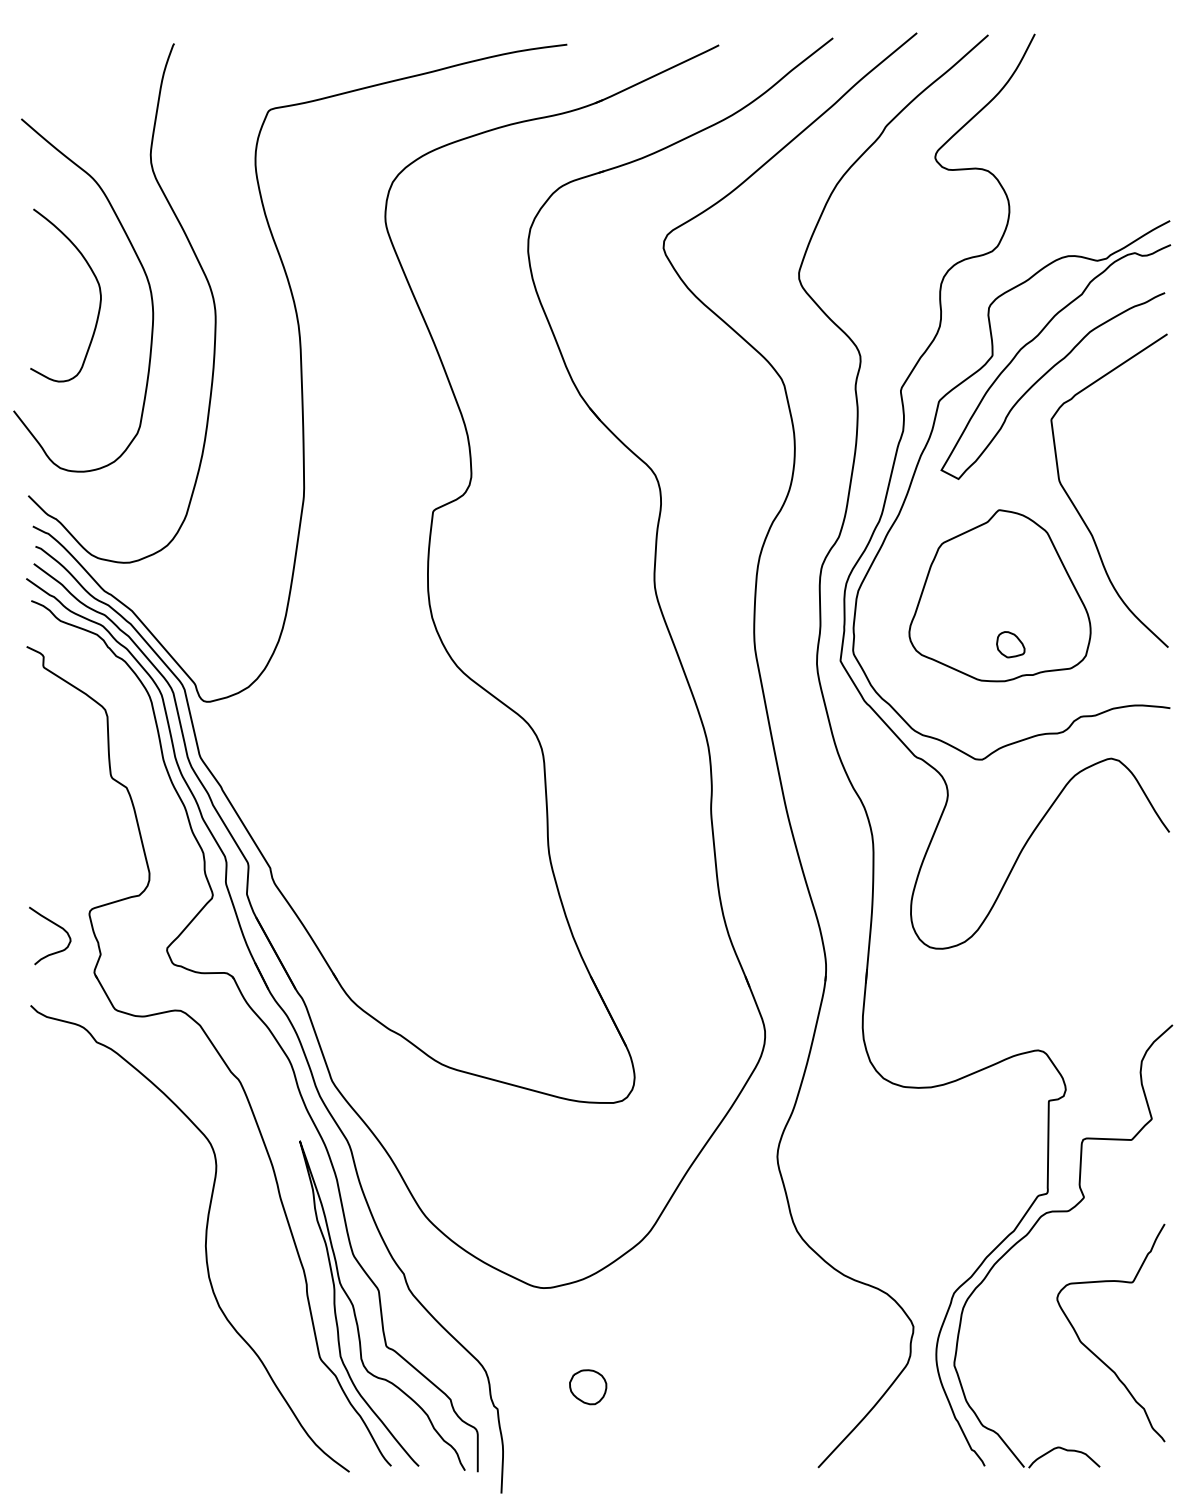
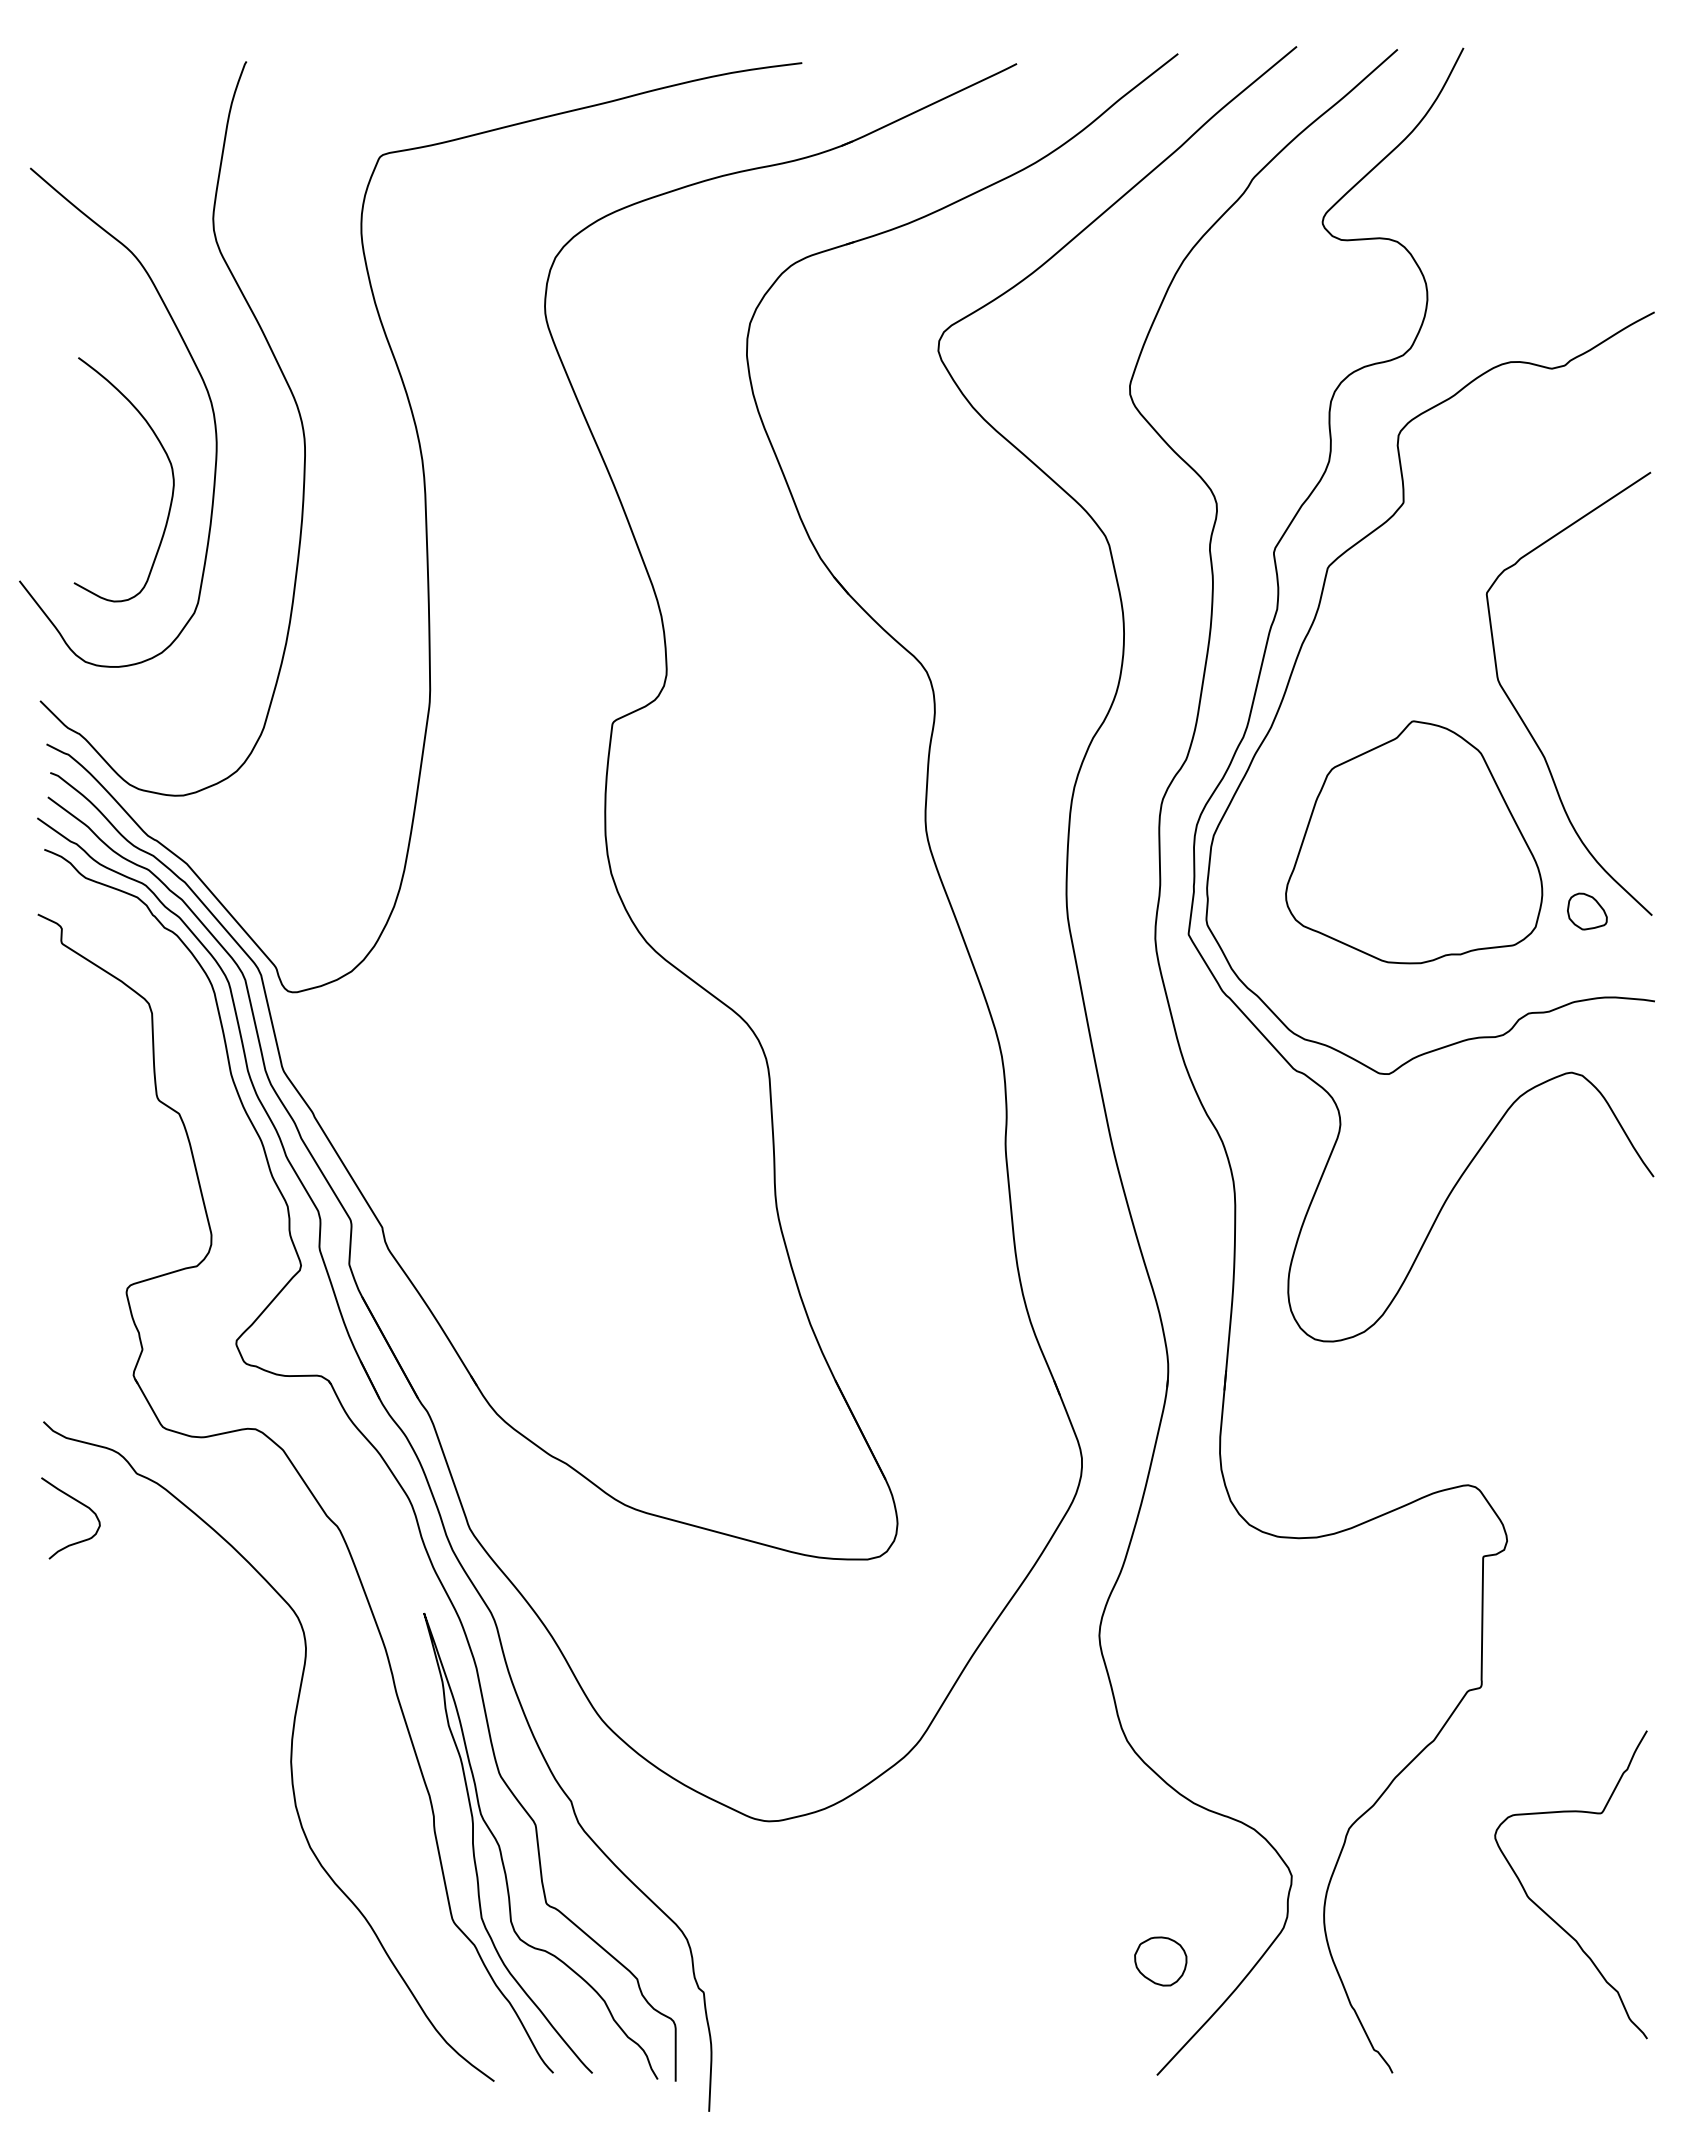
curve: (99, 290) -> (171, 472), moved
curve: (1056, 363) -> (1493, 513), removed
part: (1010, 644) -> (1587, 911), moved
curve: (56, 925) -> (79, 1503), moved
part: (1063, 1211) -> (1503, 1713), removed
part: (587, 1387) -> (1160, 1961), moved

